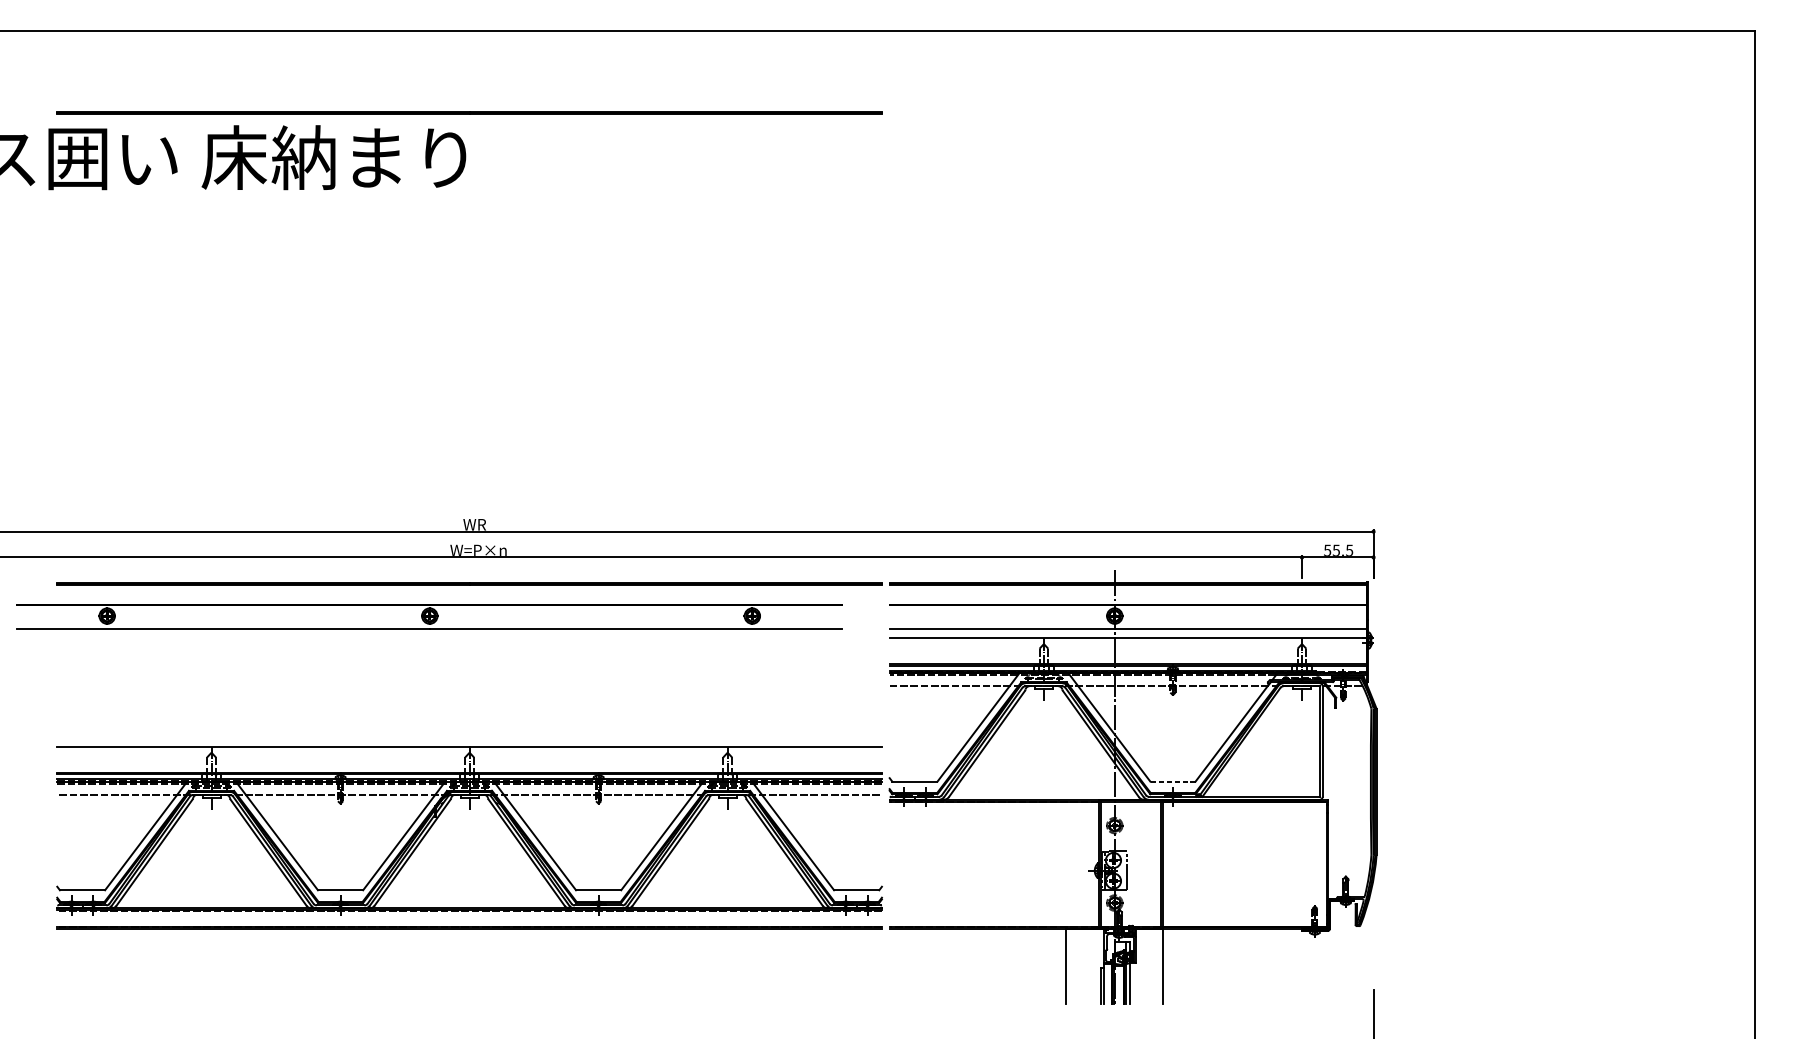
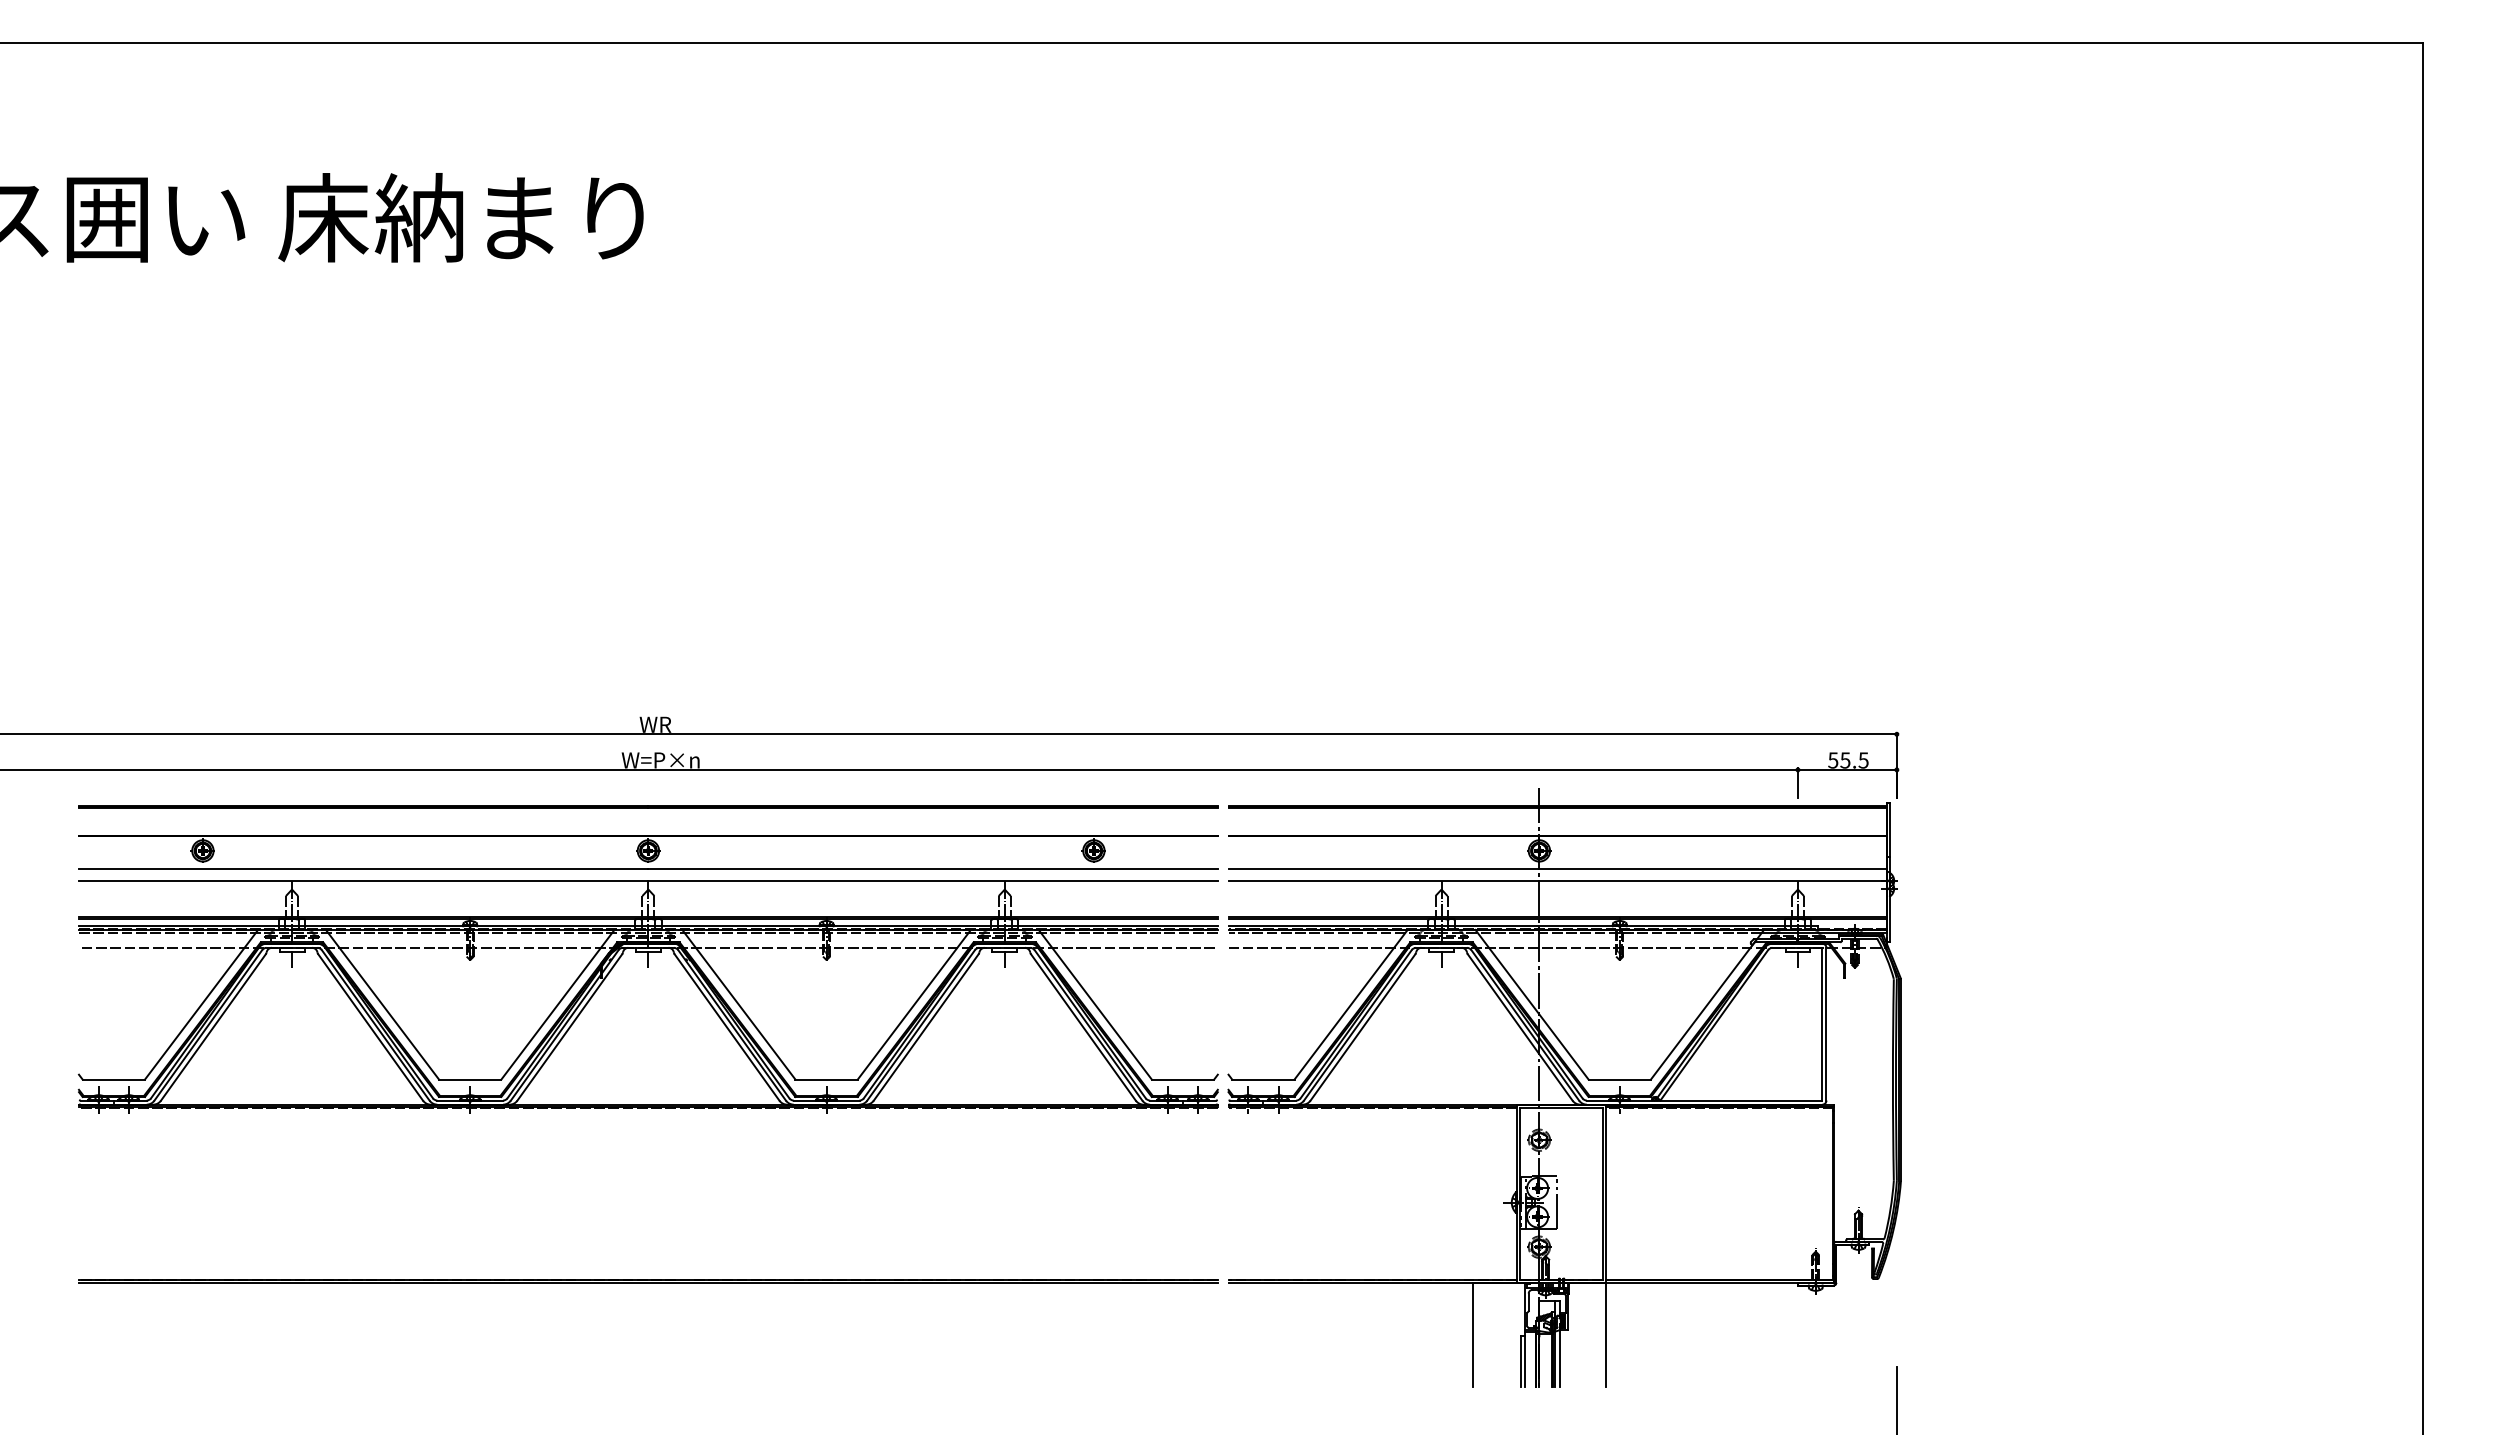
line: (469, 112) -> (648, 155), removed
part: (429, 617) -> (648, 852), moved
line: (1172, 781) -> (1619, 1079), dashed -> solid
part: (468, 830) -> (647, 996), moved

